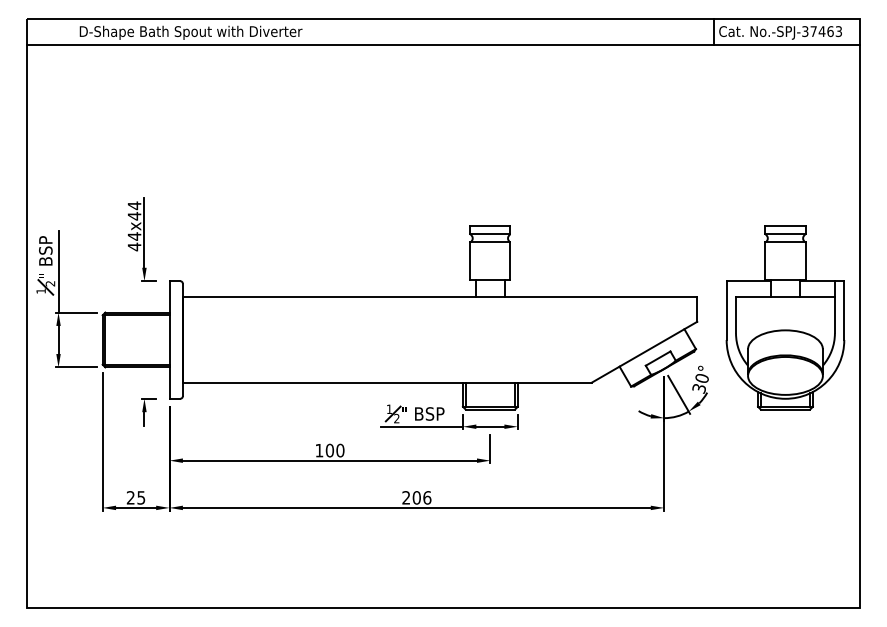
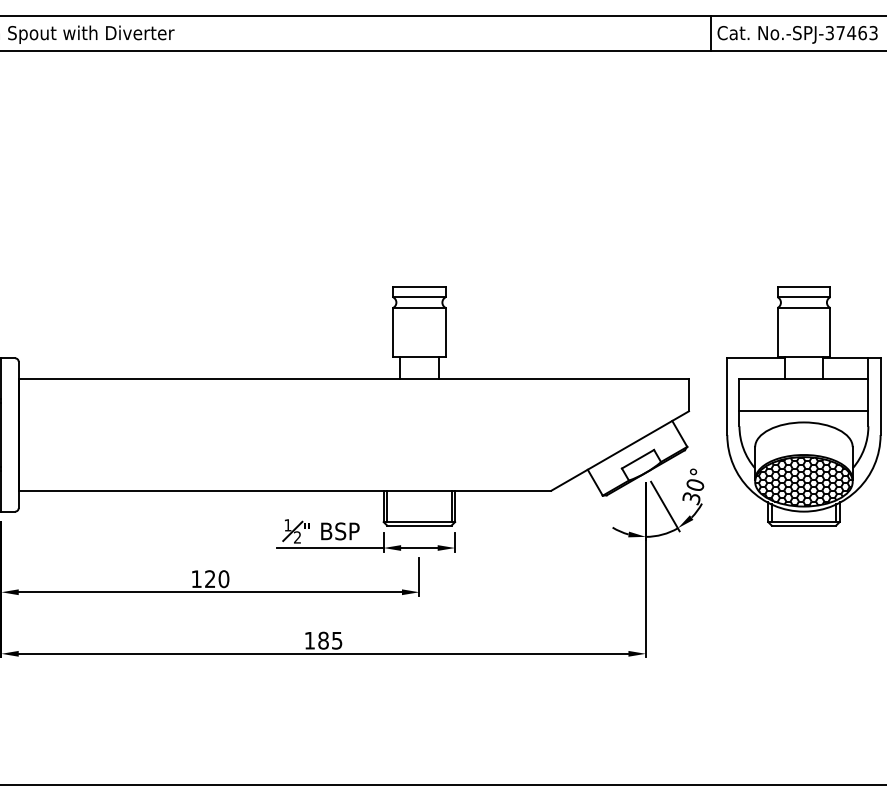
line: (785, 321) -> (803, 410), added
hatch: (785, 375) -> (803, 481), added
text: (329, 450) -> (209, 579), 100 -> 120
text: (416, 497) -> (323, 640), 206 -> 185

